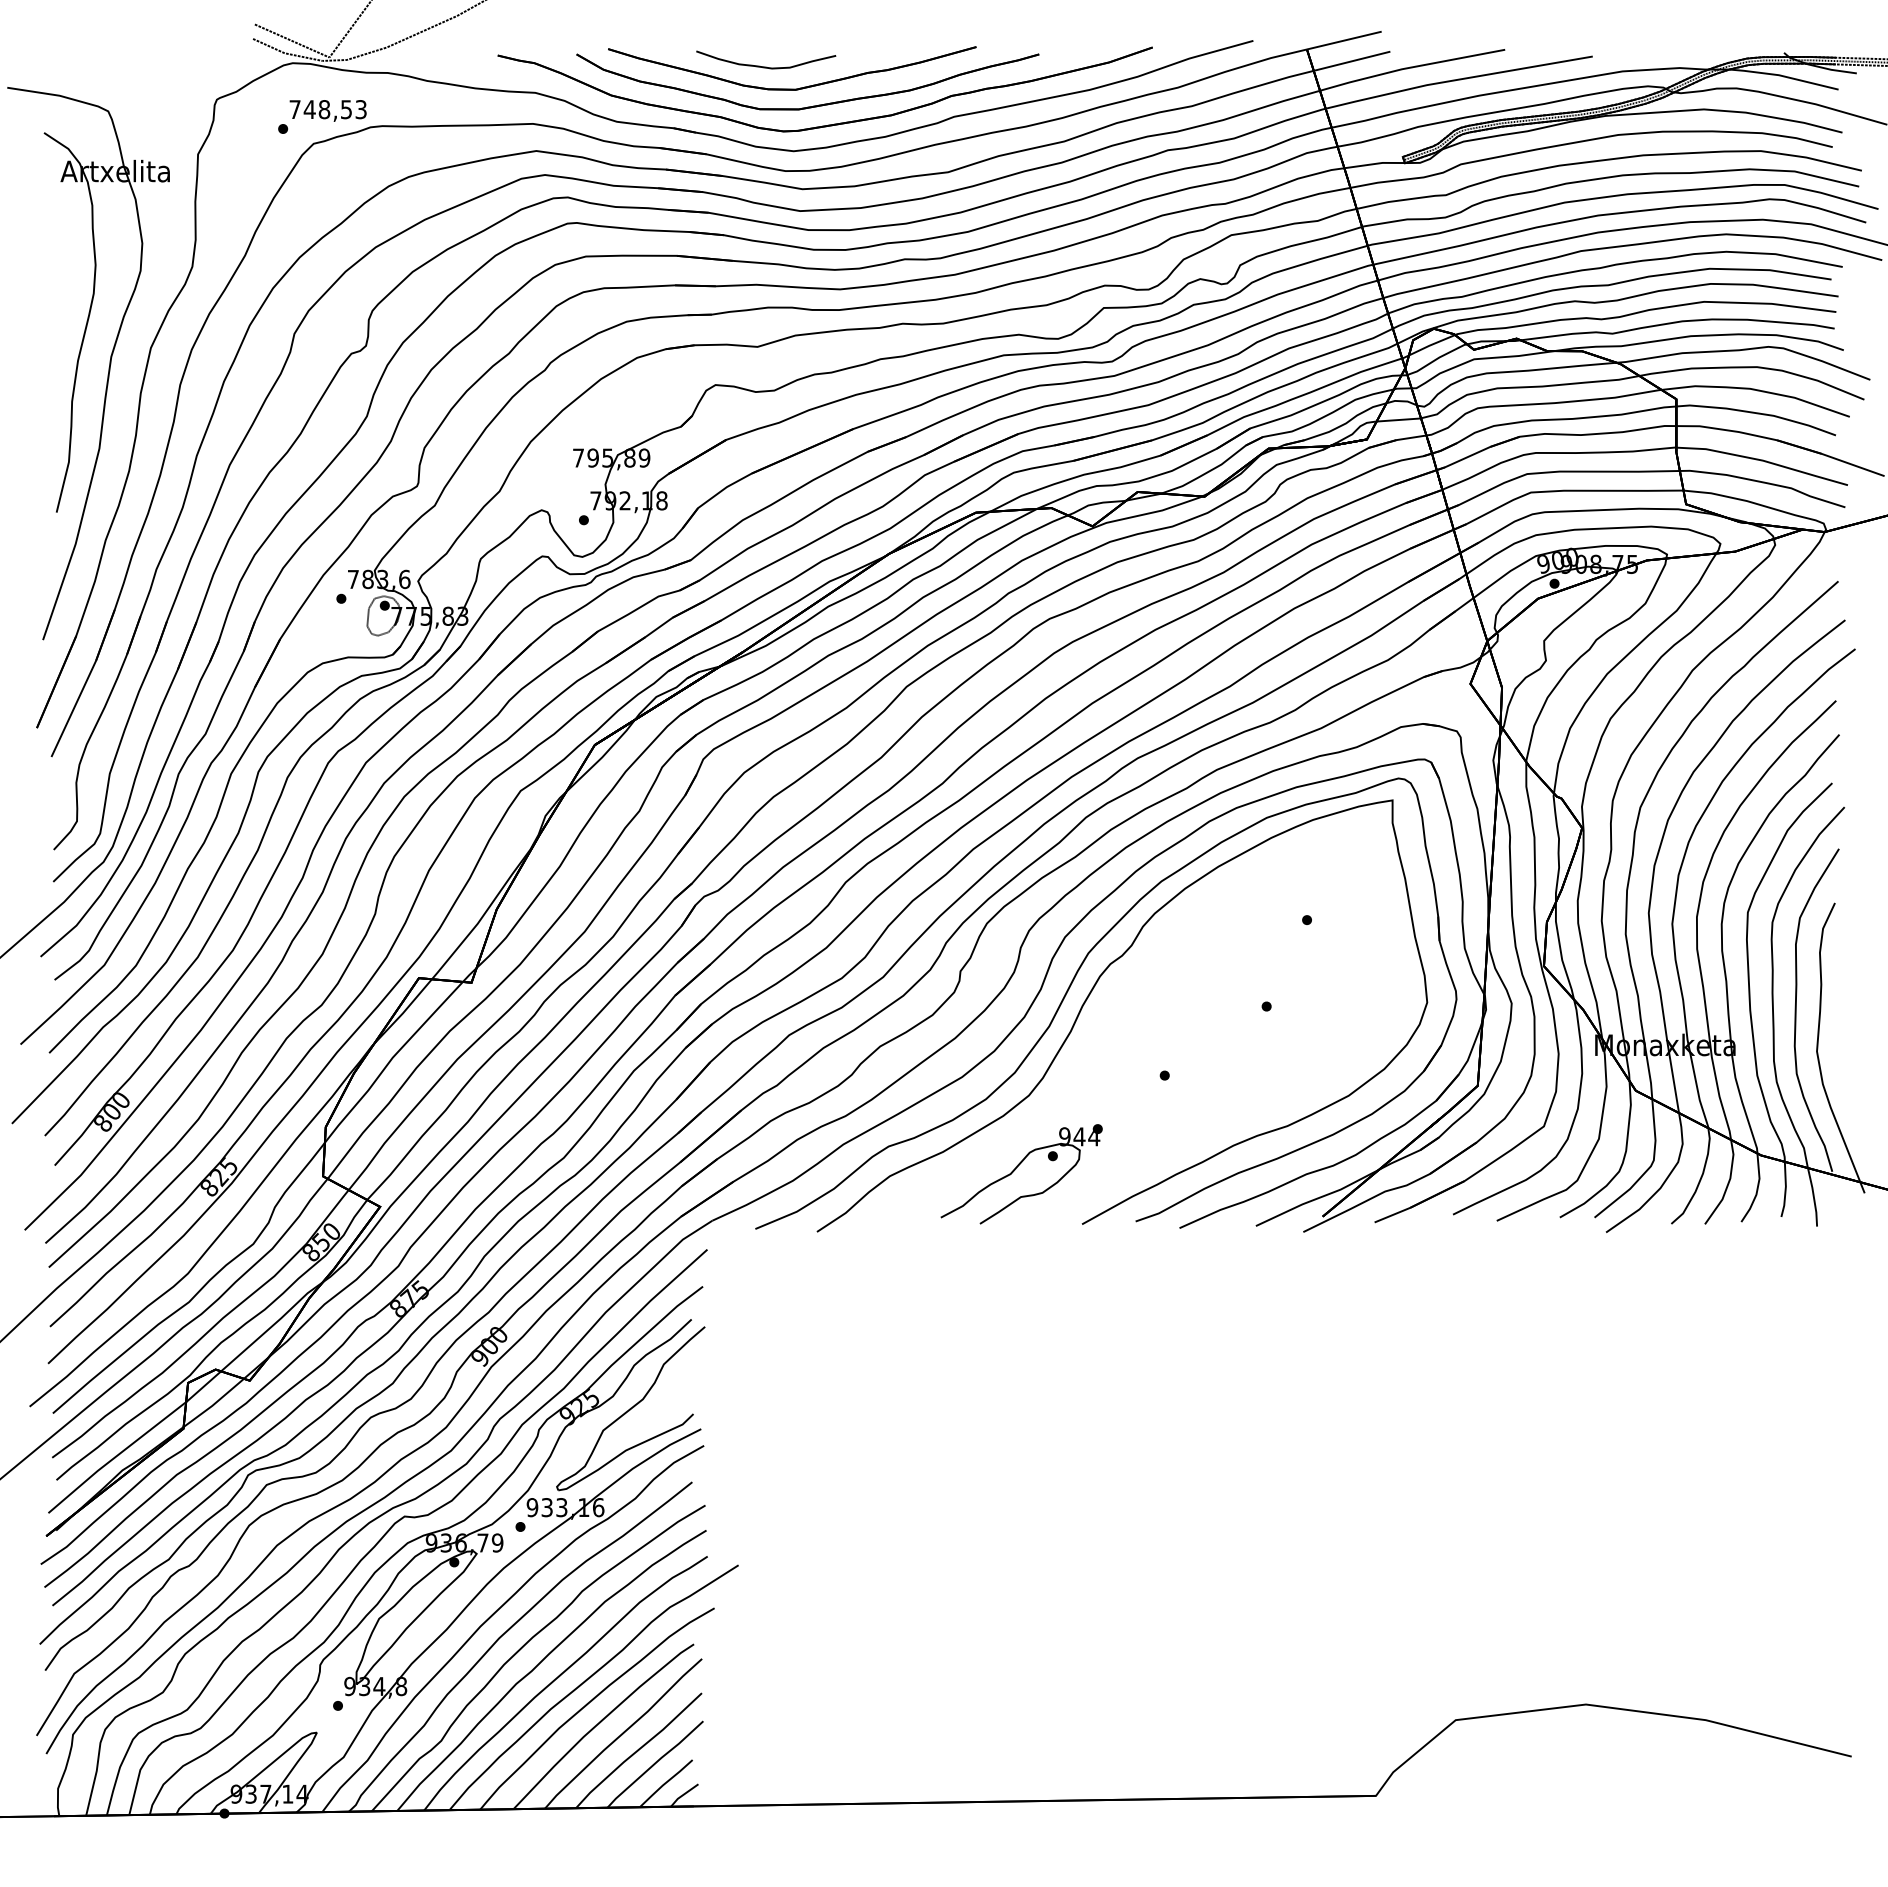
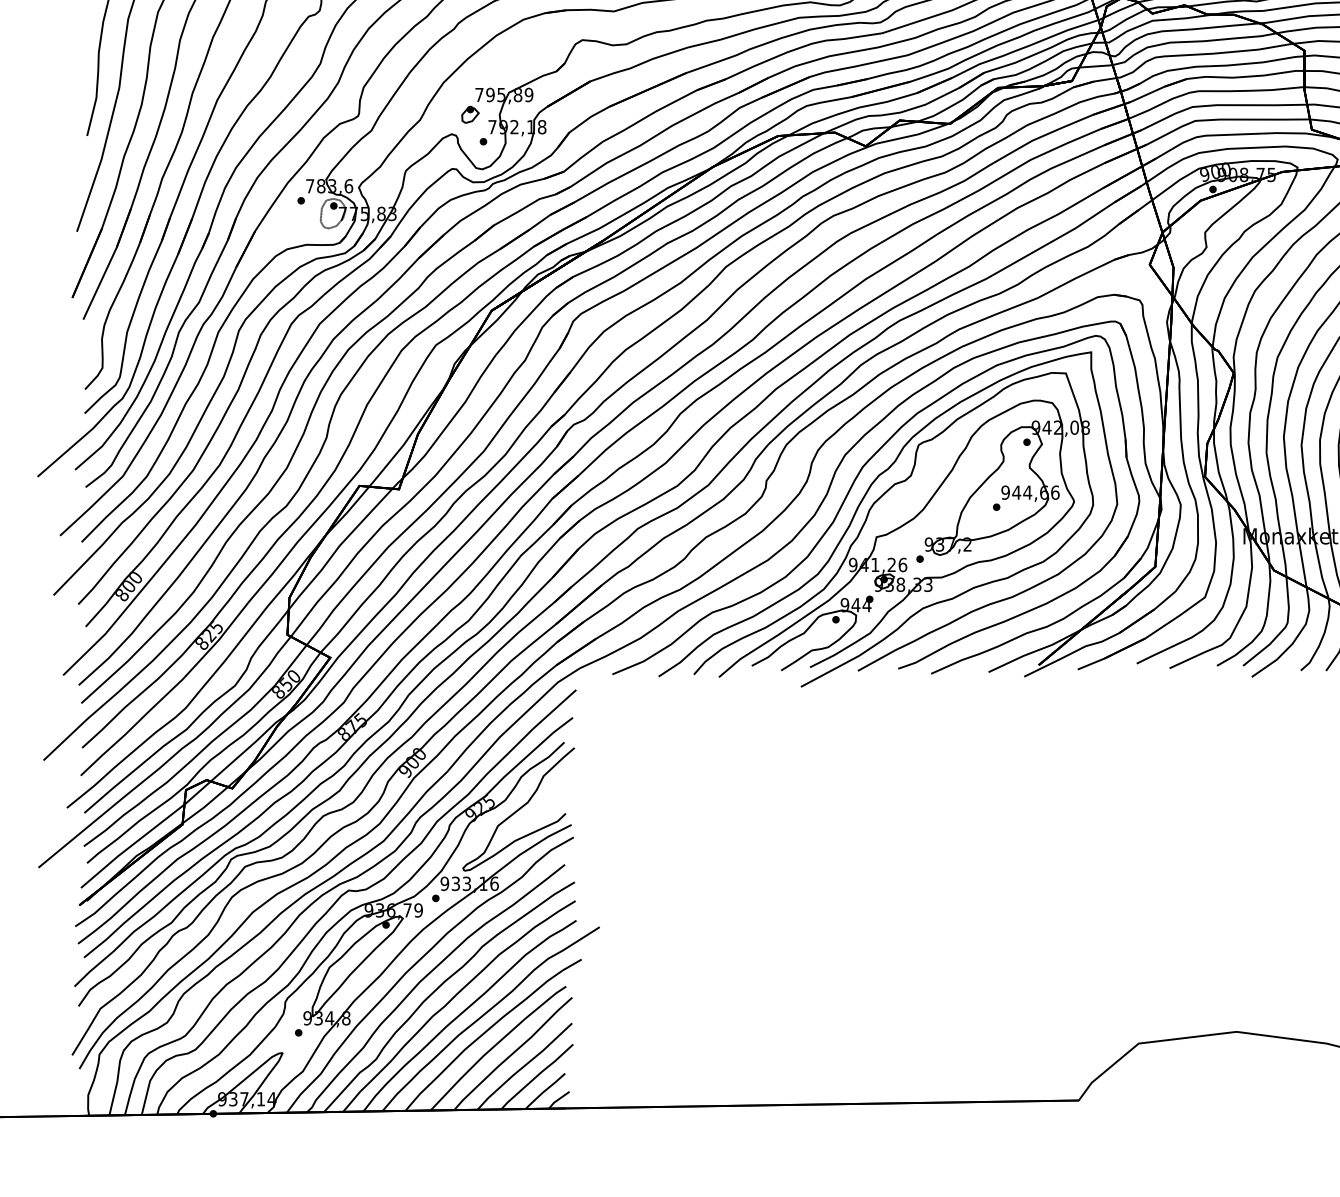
part: (566, 484) -> (470, 114), added
part: (1129, 1036) -> (893, 529), added

